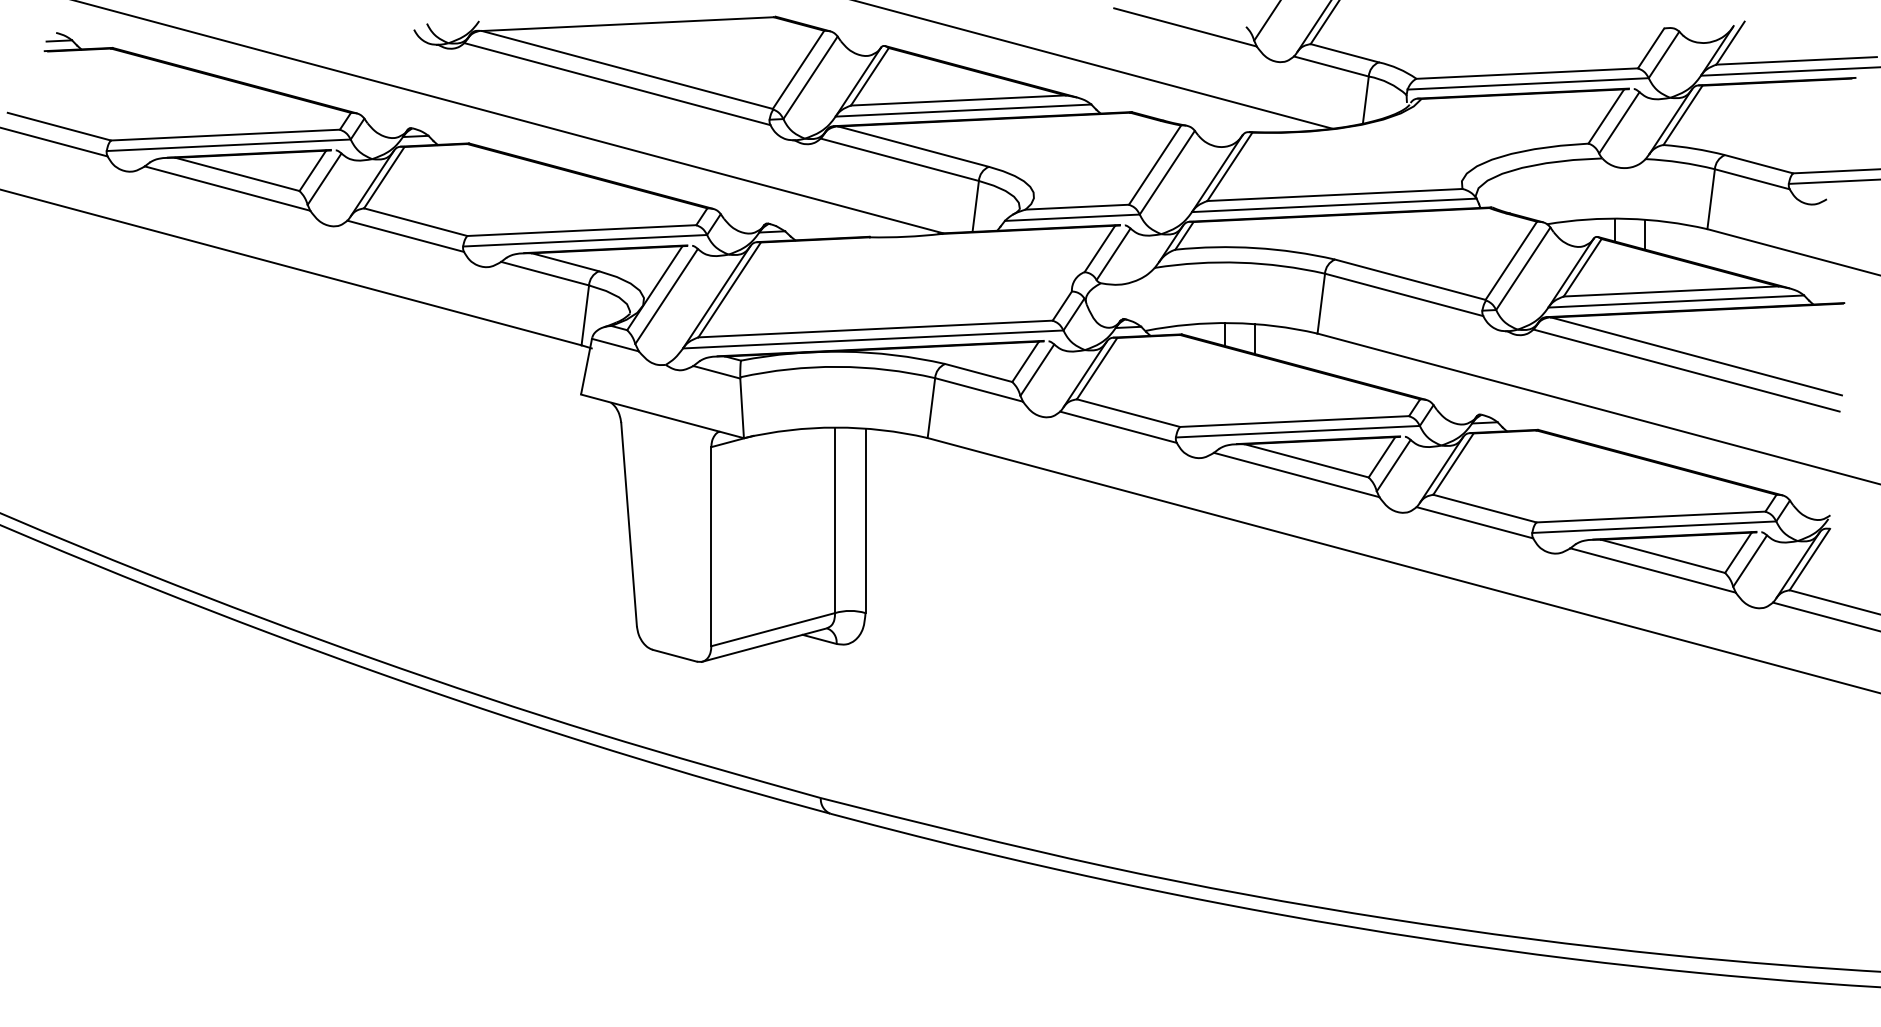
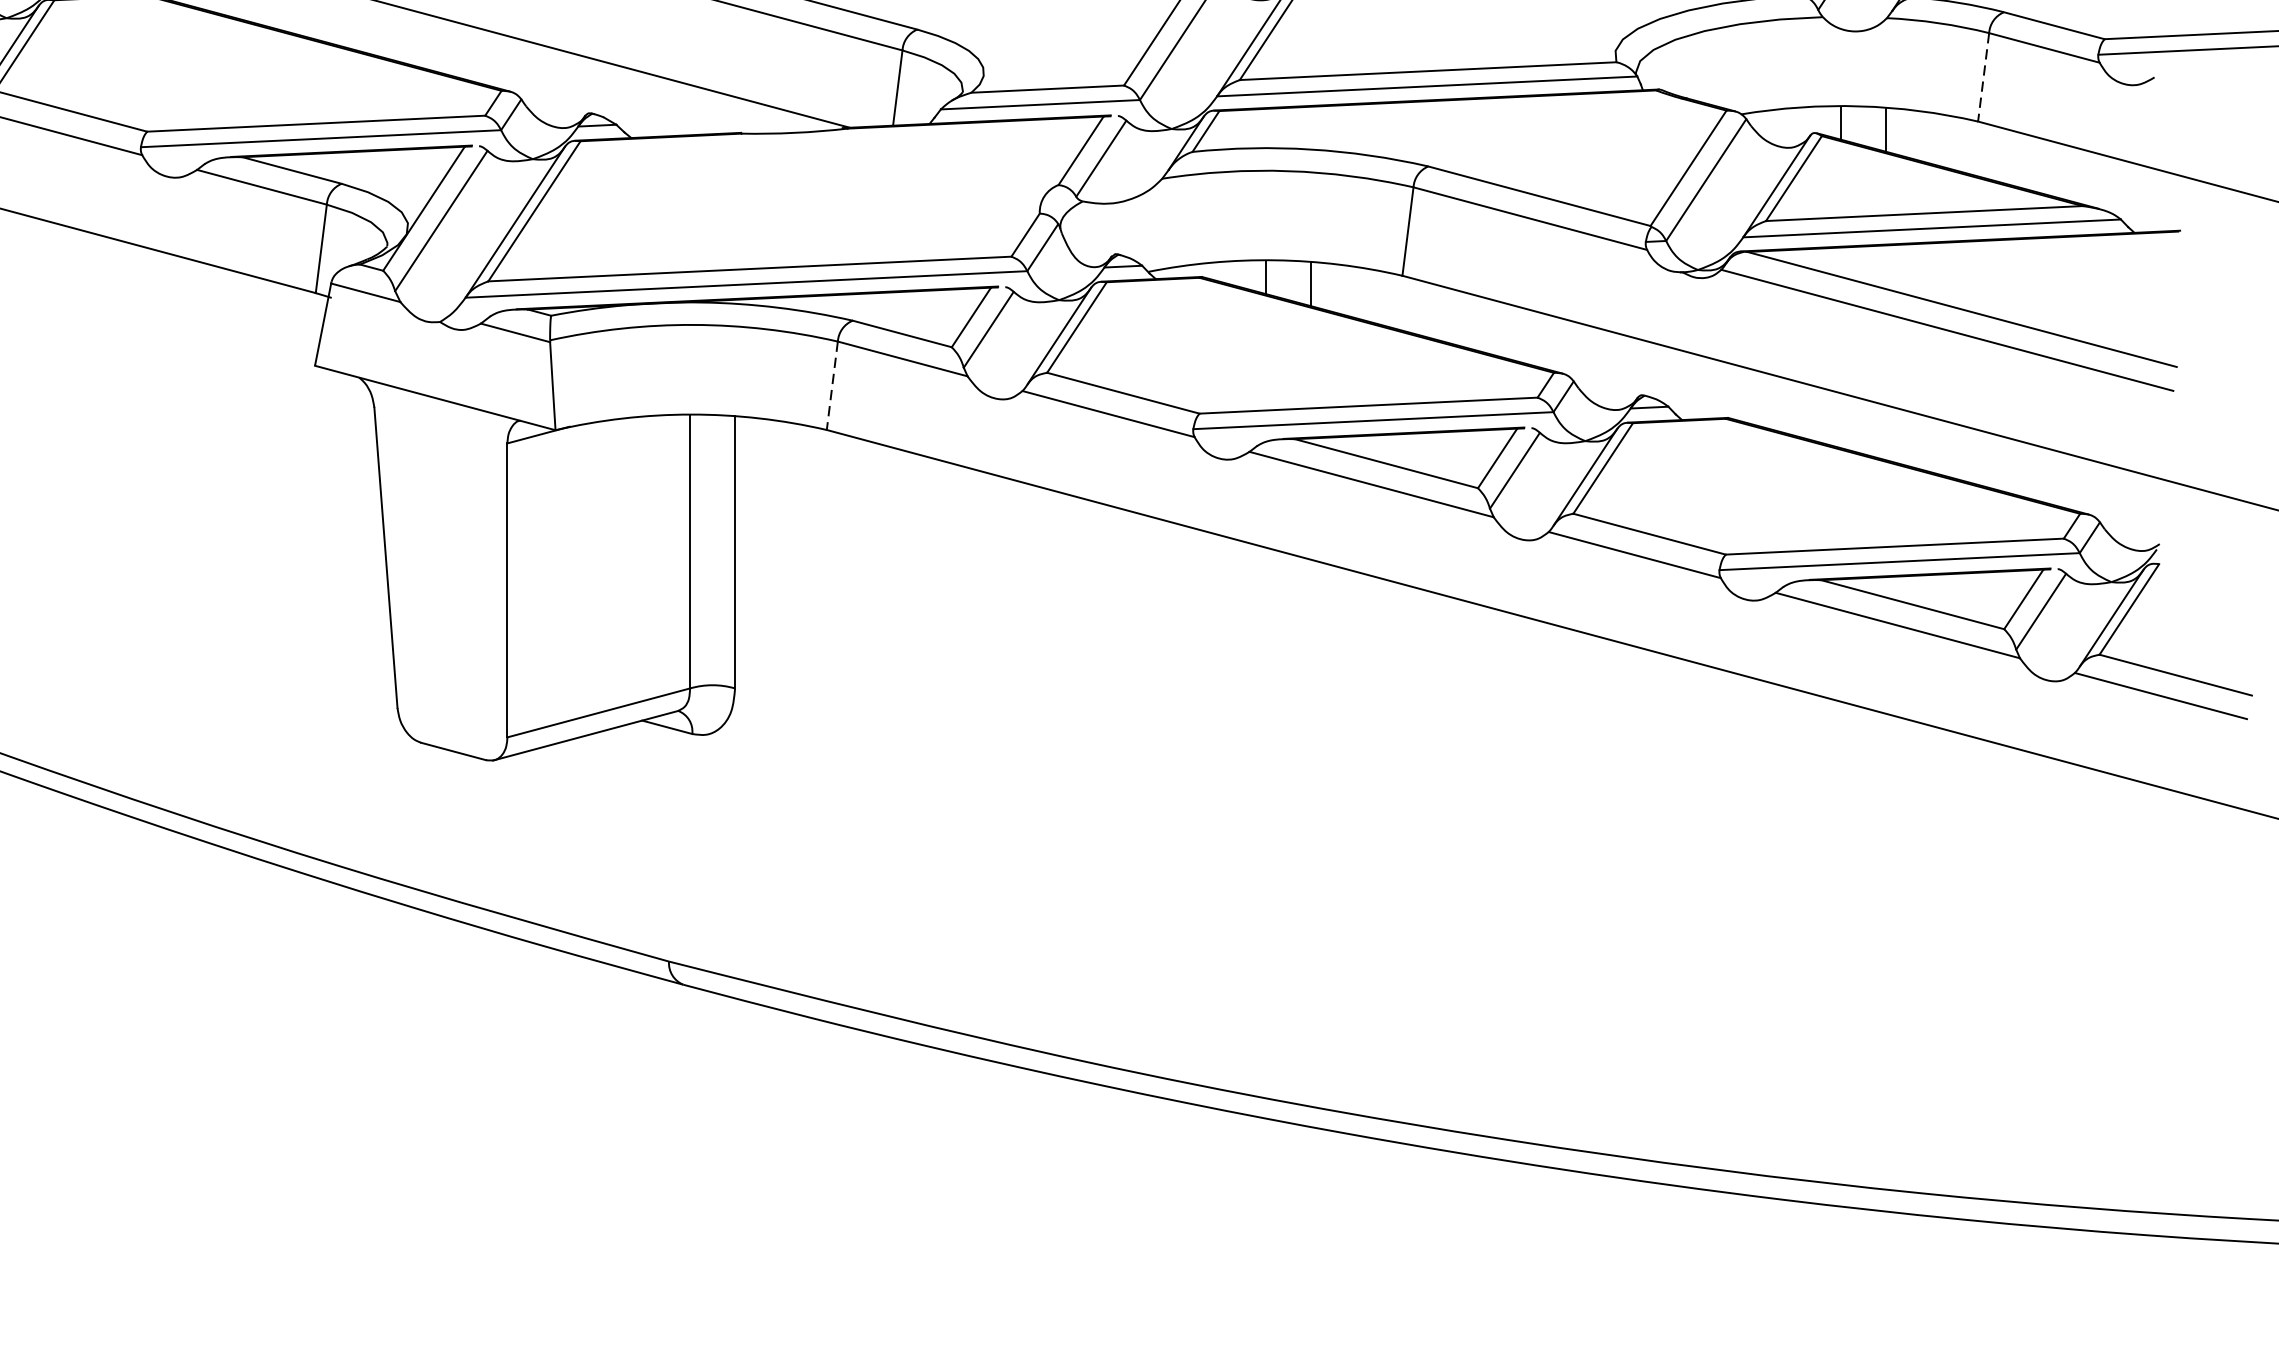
line: (1711, 199) -> (1984, 77), solid -> dashed
line: (931, 408) -> (832, 386), solid -> dashed

